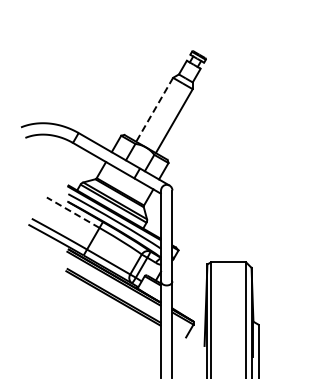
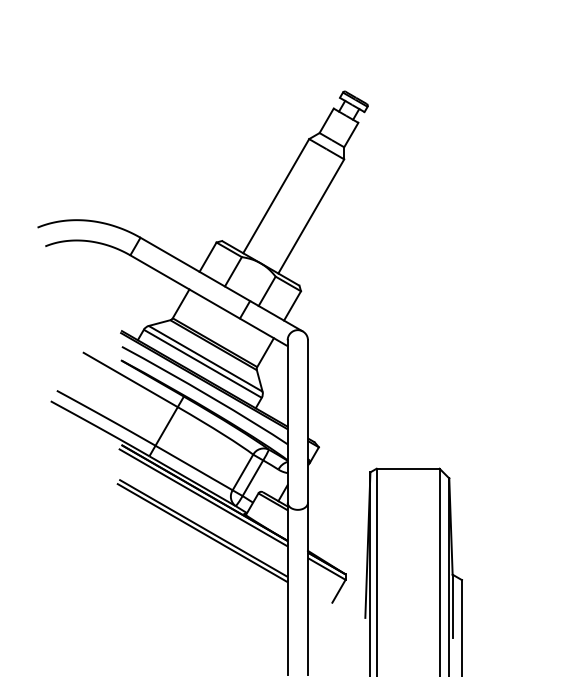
line: (154, 109) -> (275, 195), dashed -> solid
line: (72, 212) -> (129, 379), dashed -> solid

